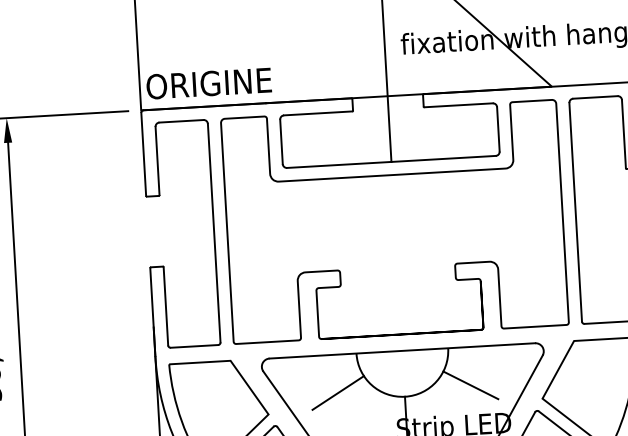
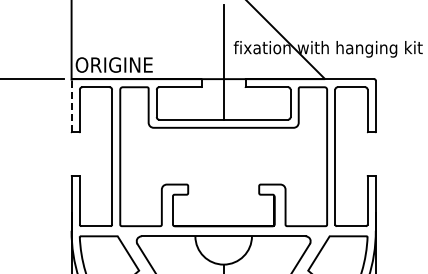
line: (143, 154) -> (71, 106), solid -> dashed
line: (470, 384) -> (264, 259), removed
line: (337, 392) -> (182, 259), removed

